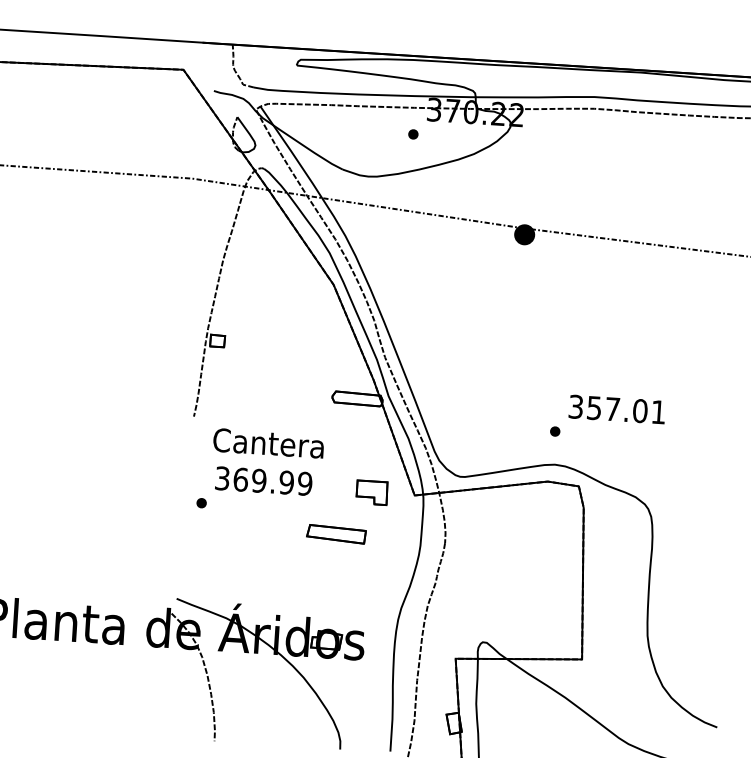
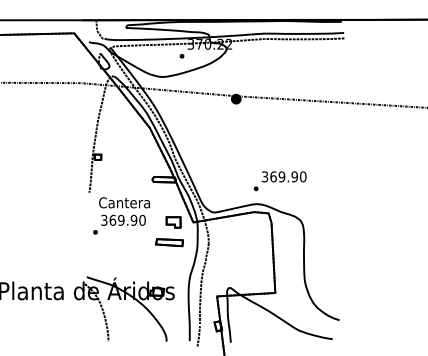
text: (626, 409) -> (288, 176), 357.01 -> 369.90
text: (304, 484) -> (142, 220), 369.99 -> 369.90
part: (336, 533) -> (169, 242), moved

